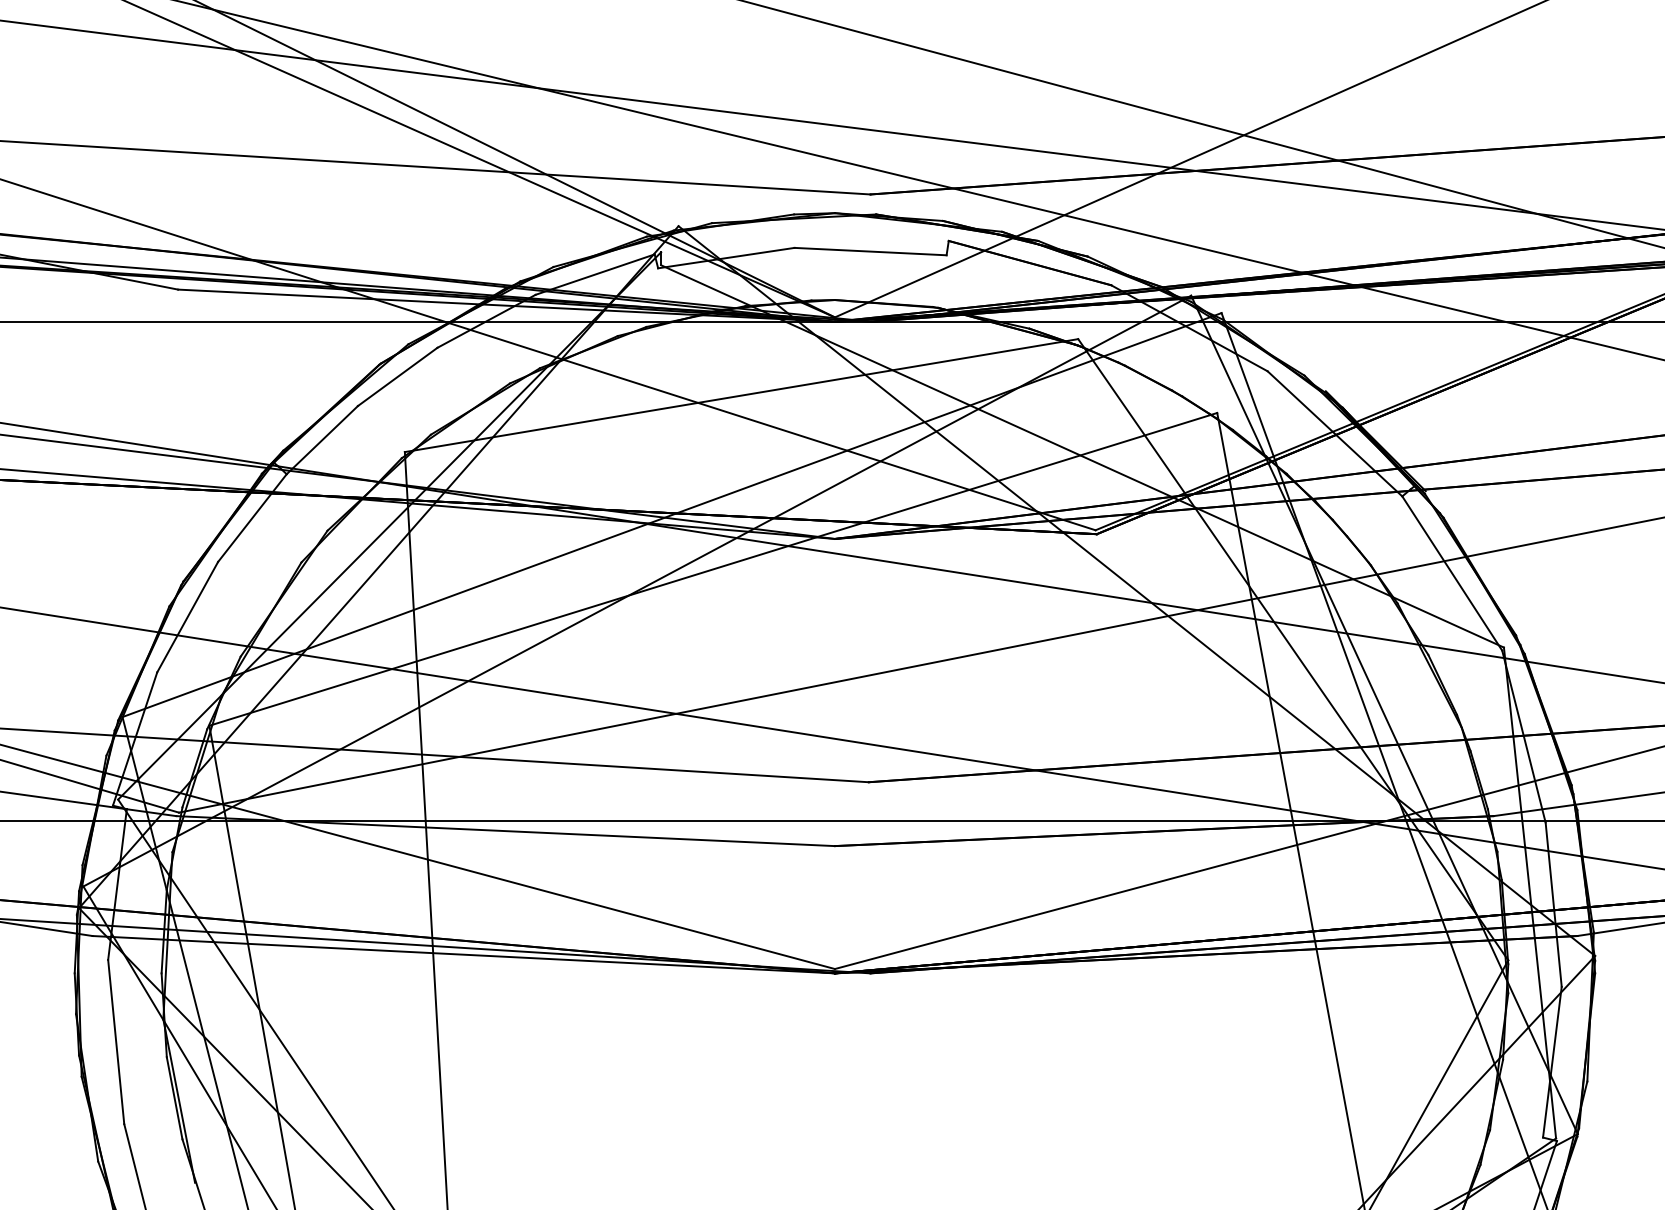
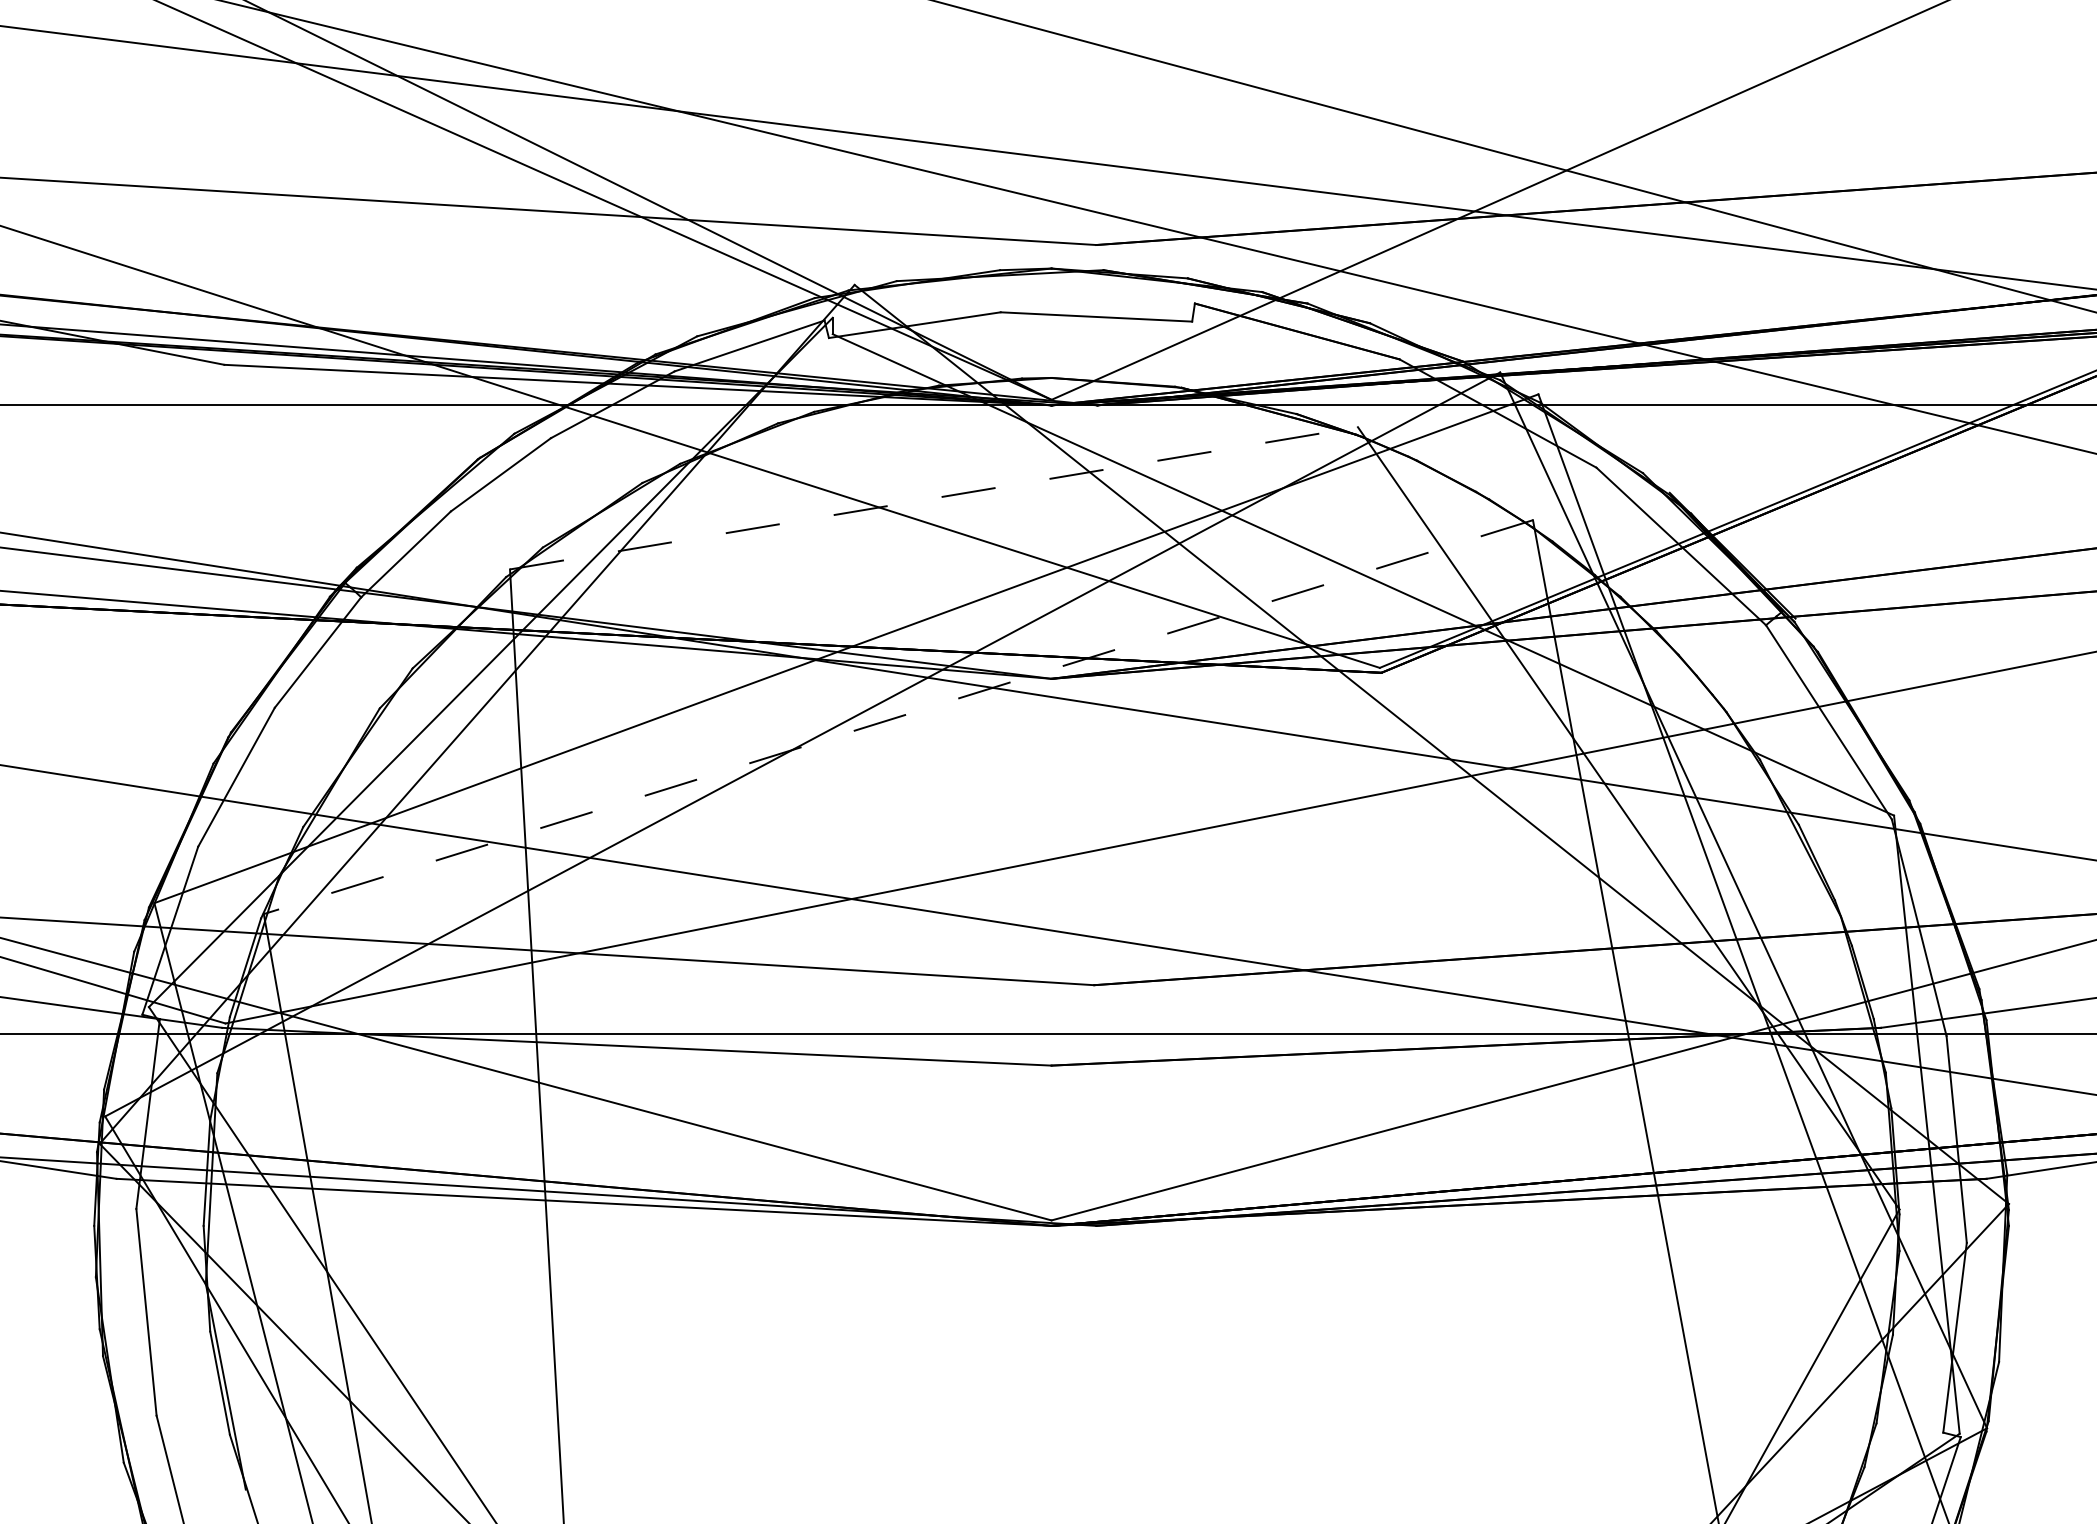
line: (741, 395) -> (933, 498), solid -> dashed
line: (712, 569) -> (897, 717), solid -> dashed

